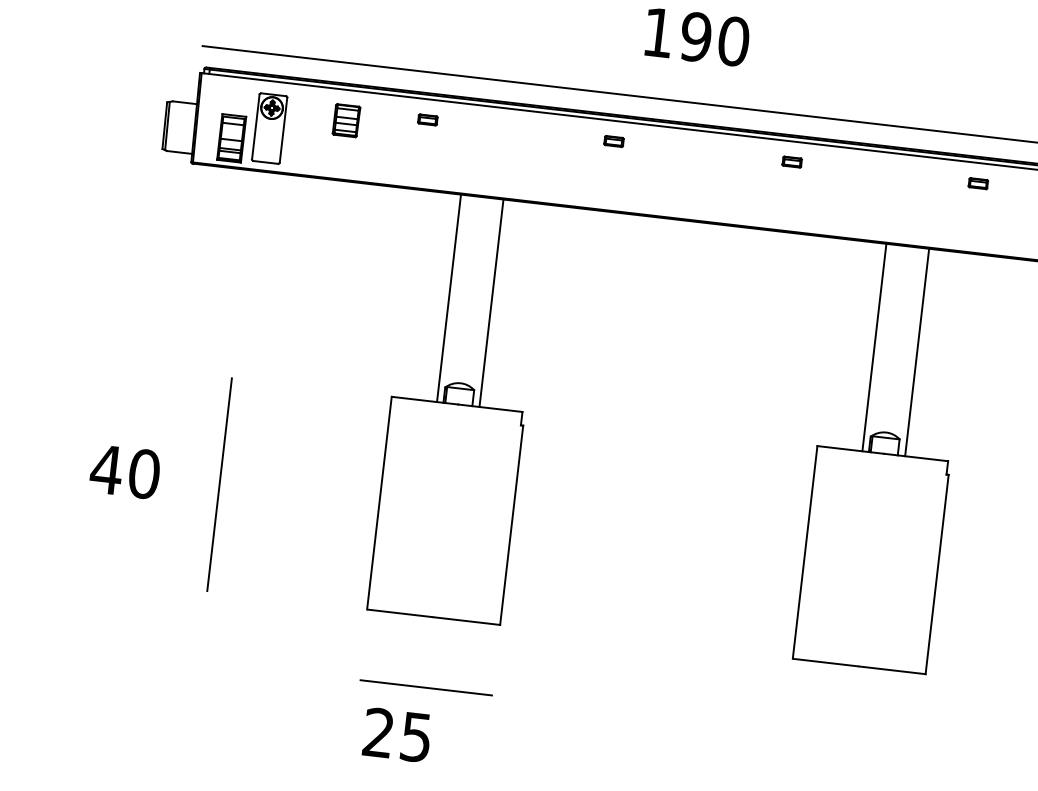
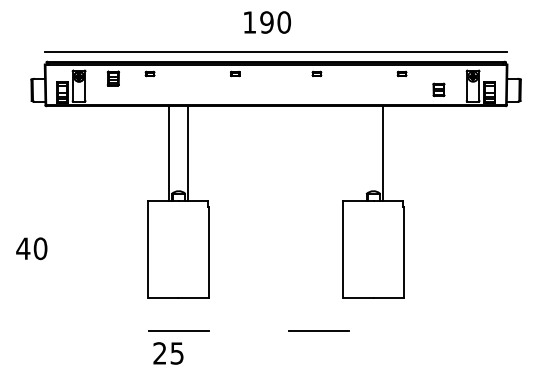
line: (874, 345) -> (363, 152), removed
line: (220, 484) -> (75, 249), removed
line: (730, 722) -> (318, 330), added

